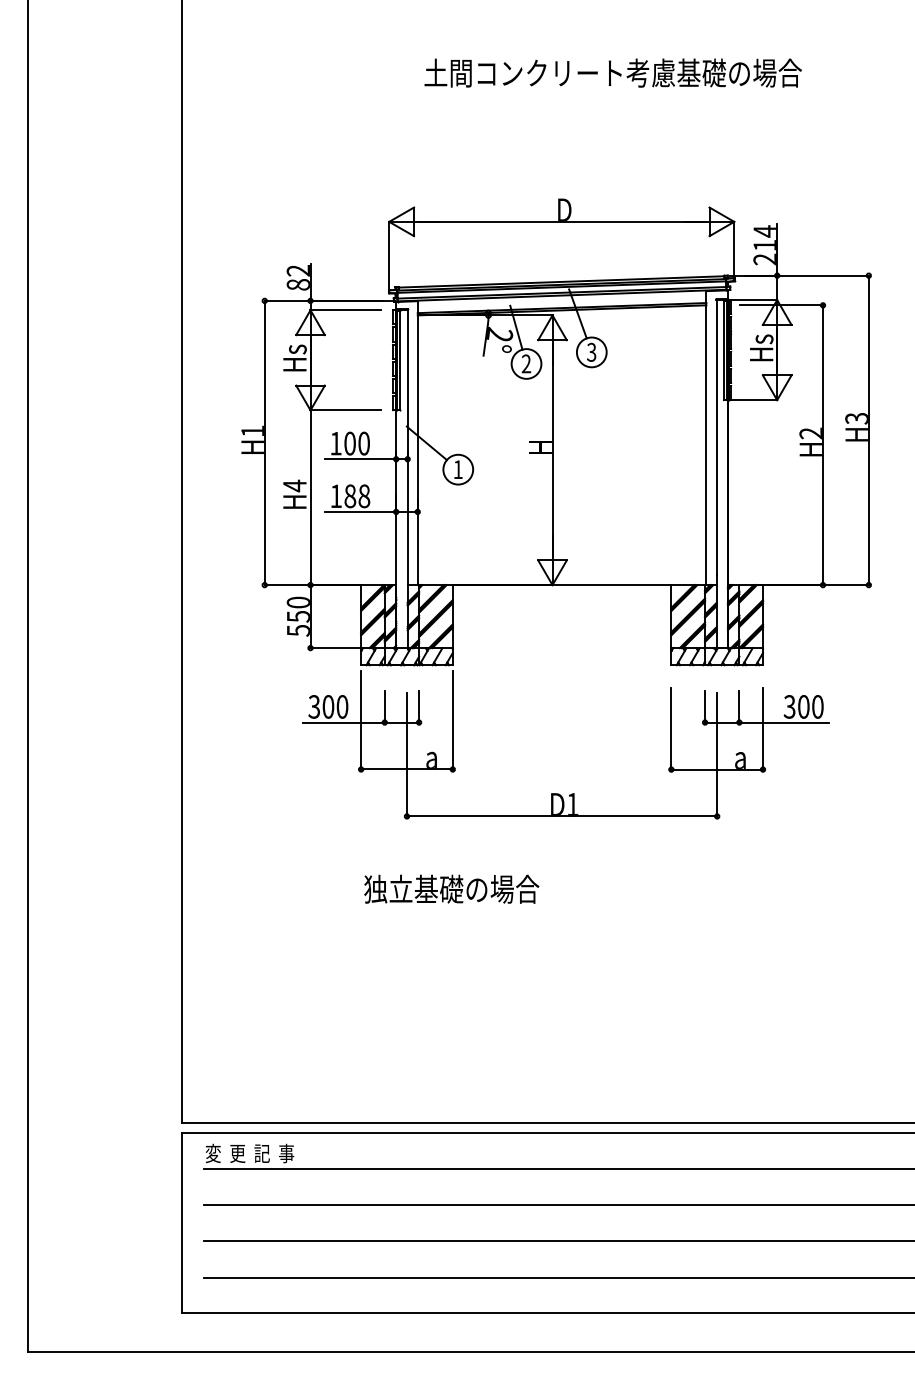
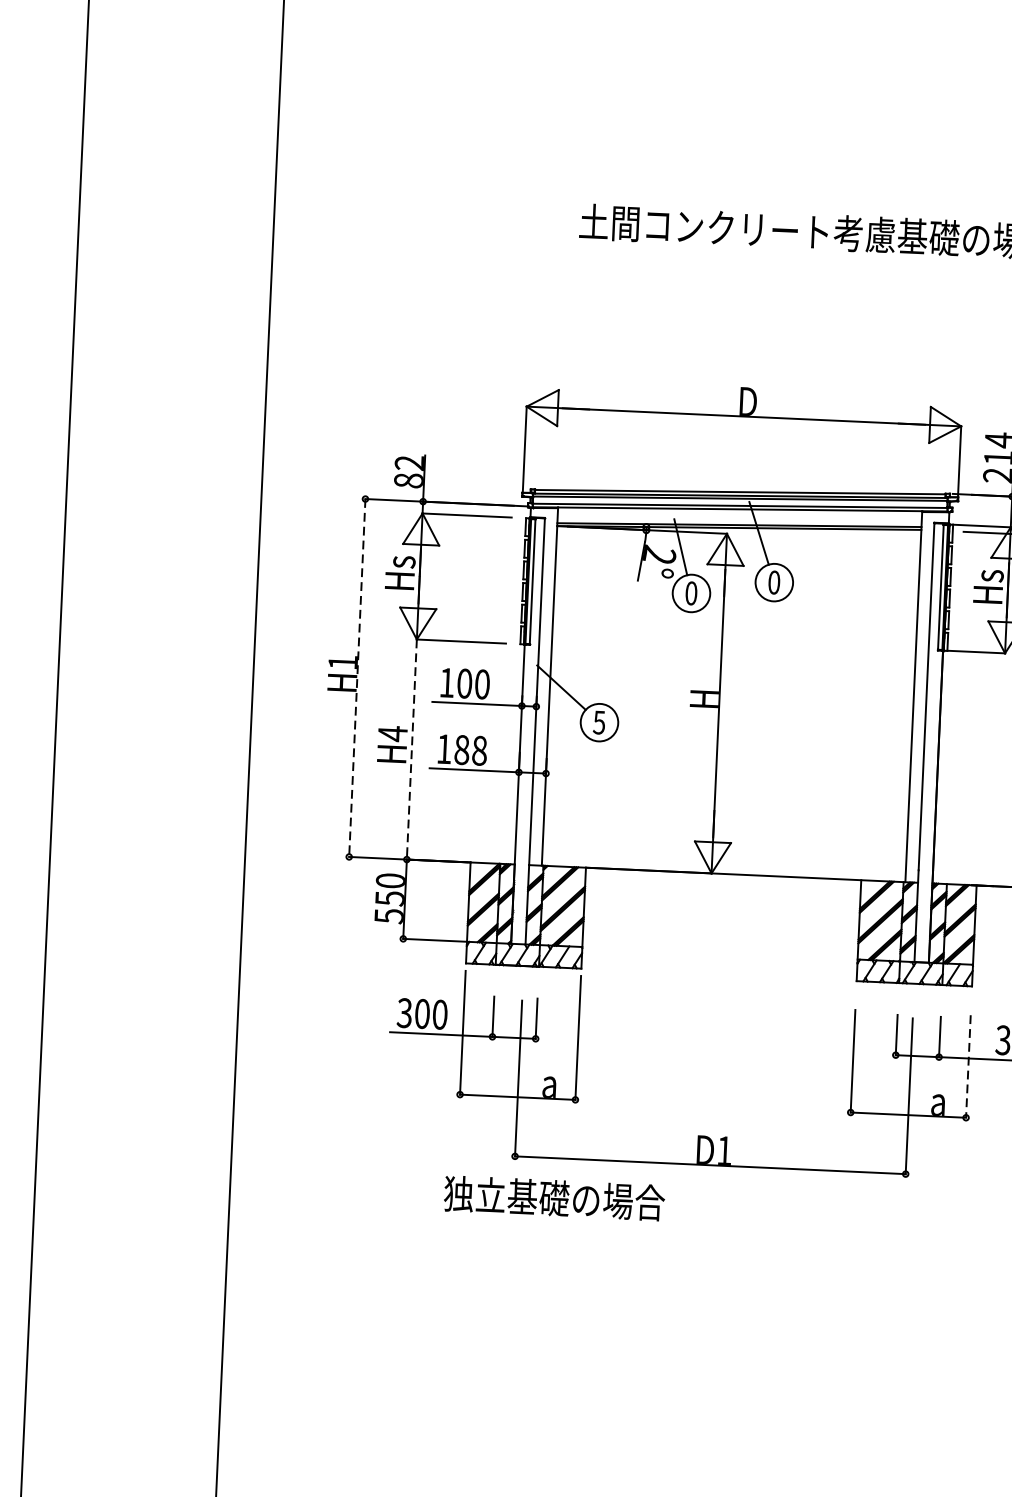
text: (591, 352) -> (773, 582), 3 -> 0
text: (526, 363) -> (691, 592), 2 -> 0
line: (264, 443) -> (356, 678), solid -> dashed
text: (457, 469) -> (598, 722), 1 -> 5
line: (310, 498) -> (411, 750), solid -> dashed
line: (763, 728) -> (969, 1066), solid -> dashed
text: (451, 888) -> (554, 1197), moved

